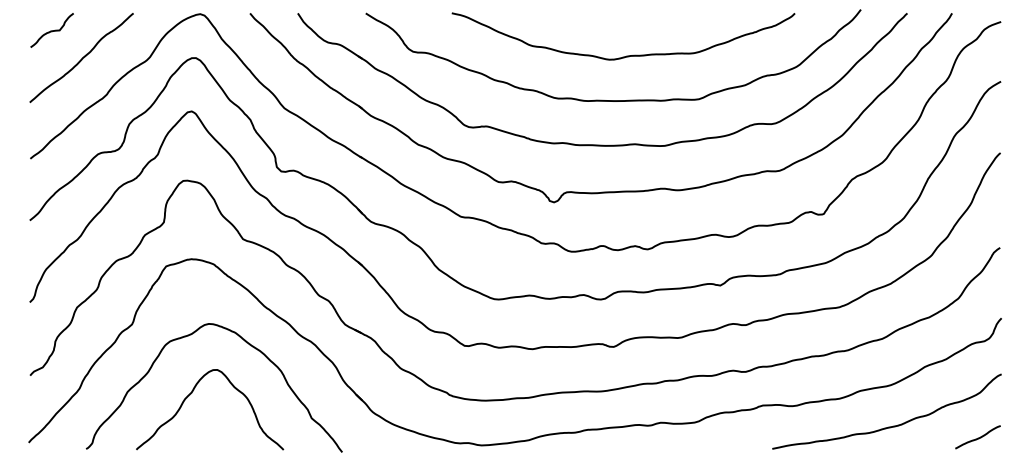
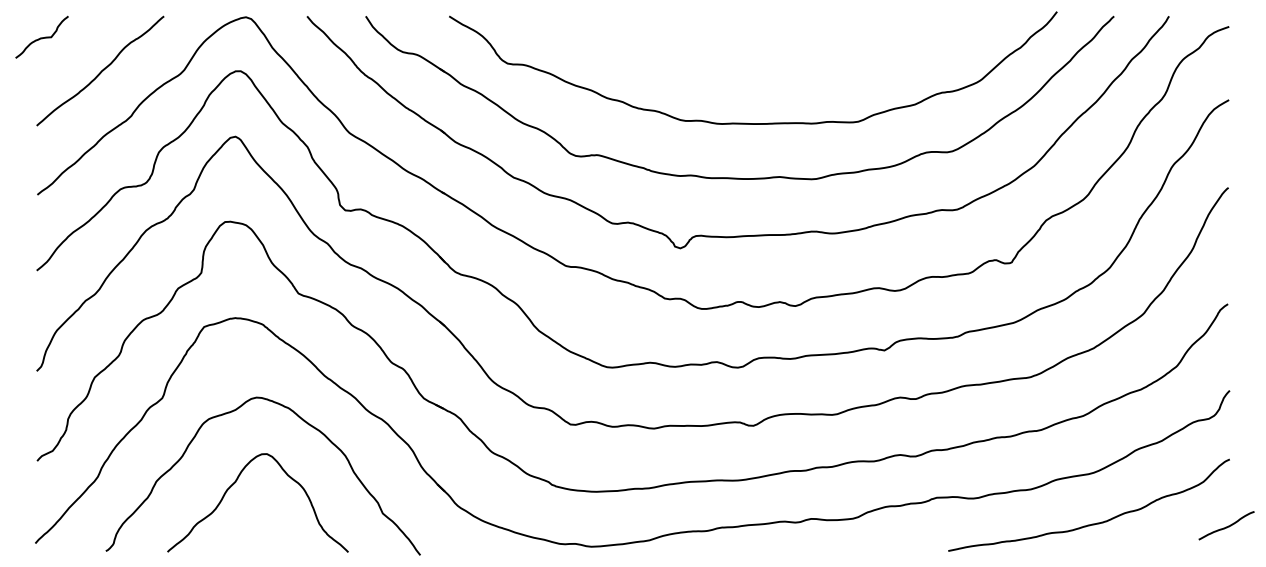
curve: (51, 30) -> (41, 37), moved
curve: (626, 55) -> (769, 68), removed
curve: (978, 437) -> (1227, 525), moved

